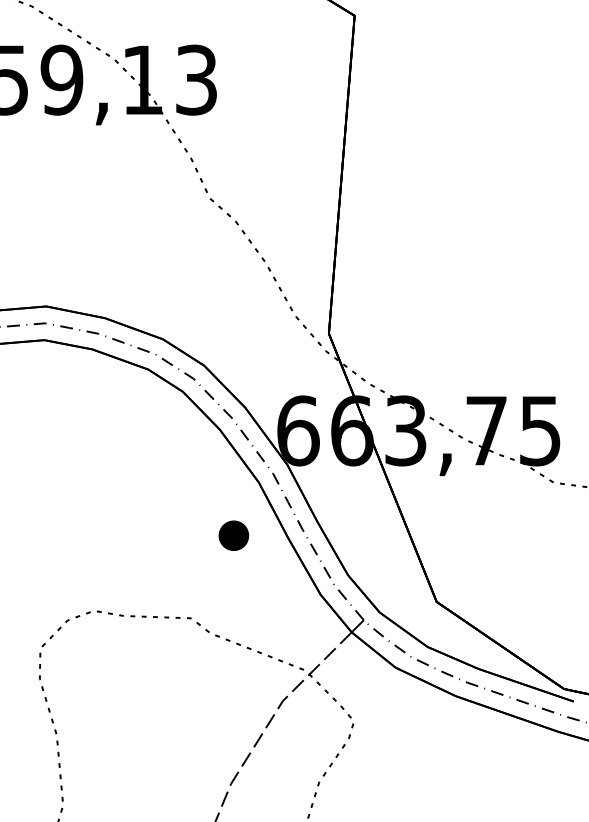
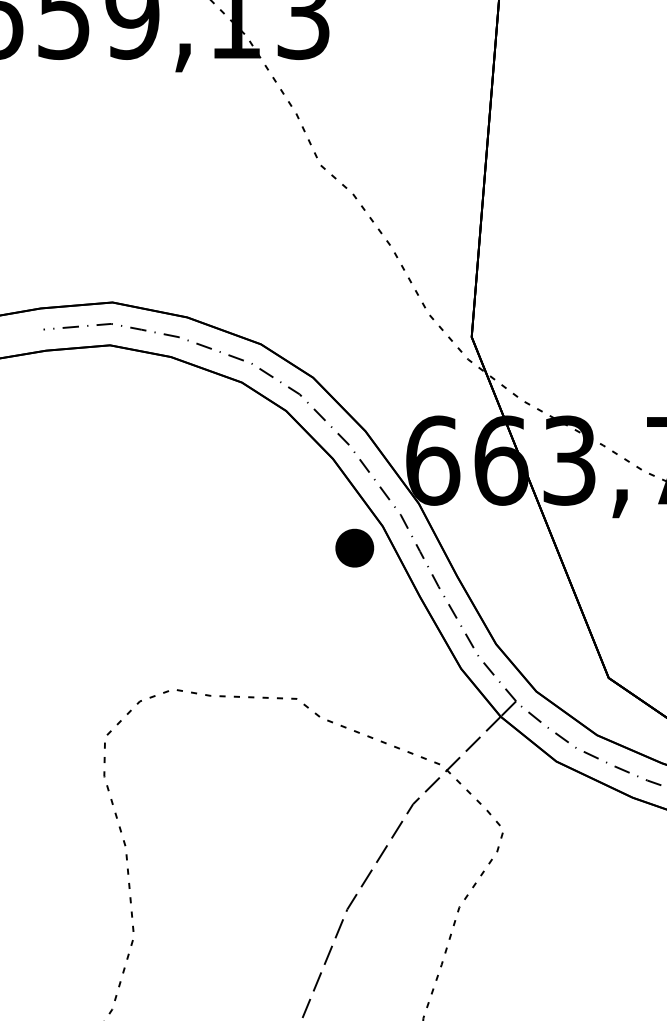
part: (233, 535) -> (354, 547), moved

